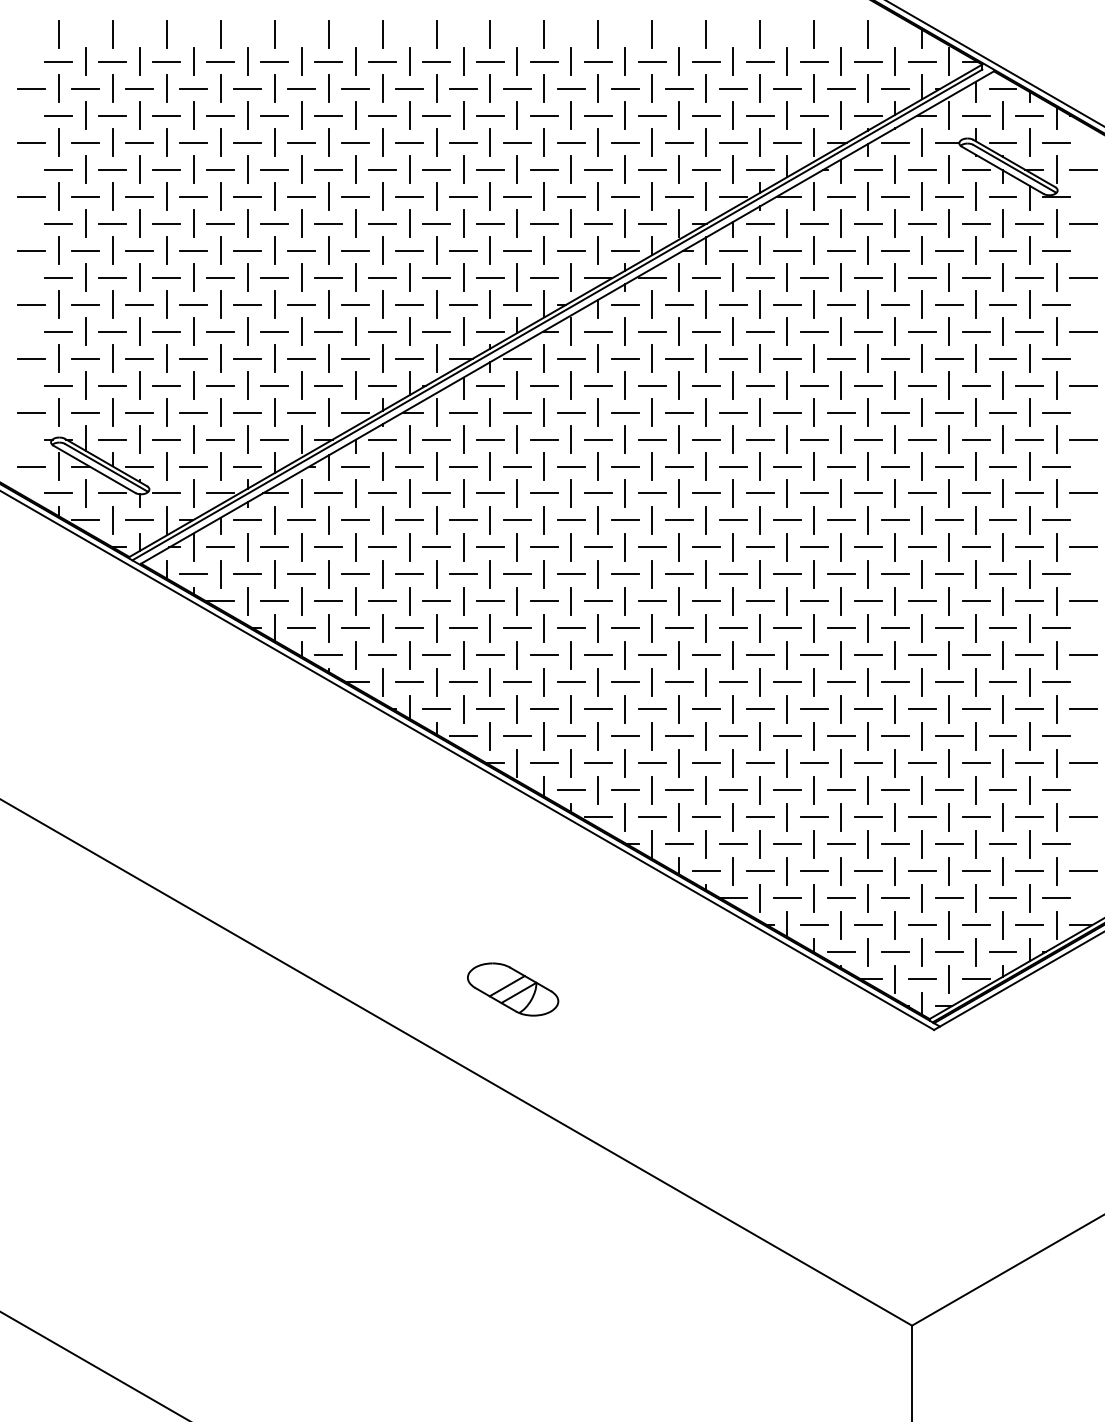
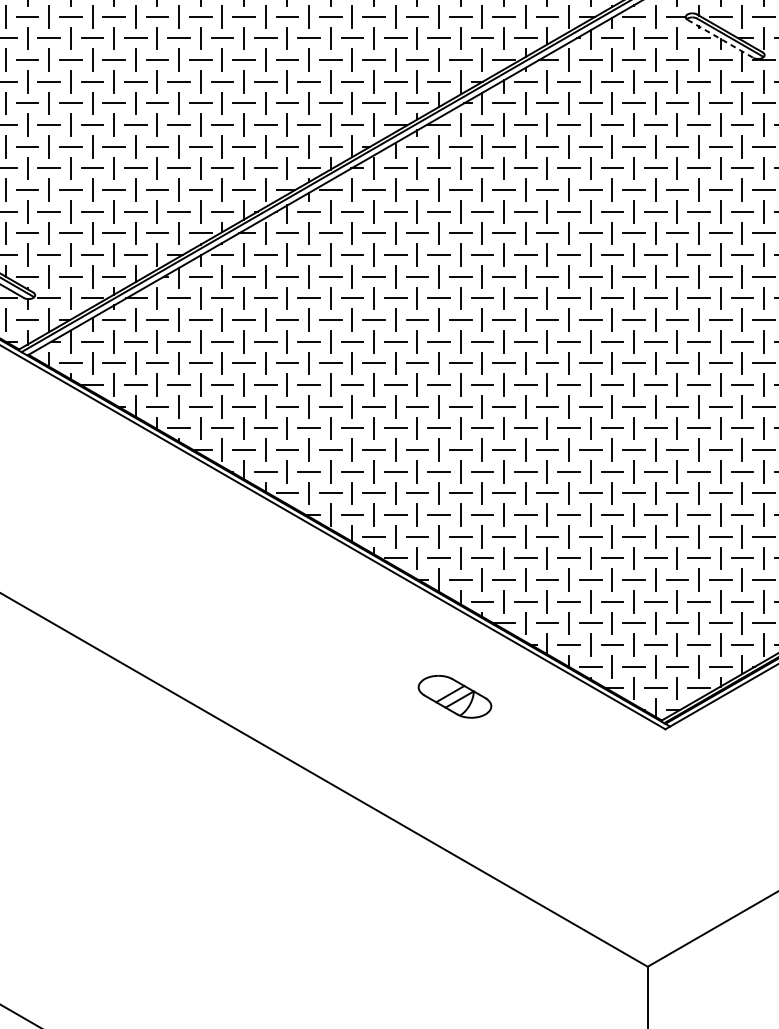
line: (1003, 170) -> (721, 39), solid -> dashed
part: (513, 989) -> (455, 696), moved

